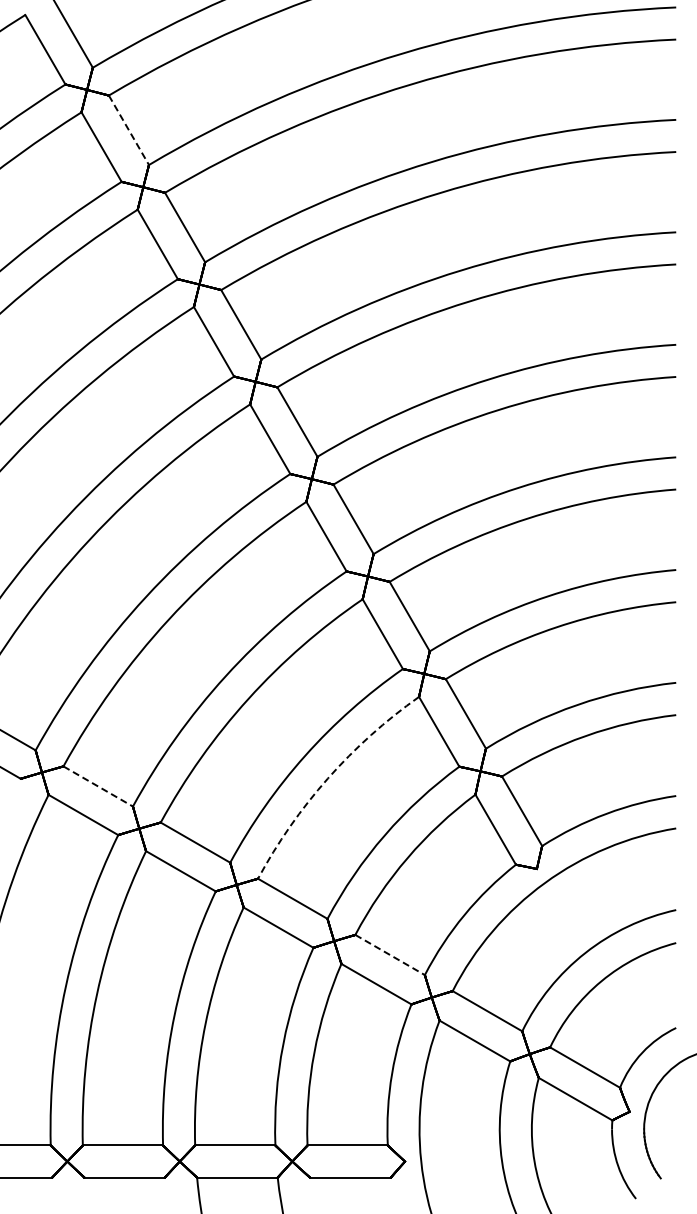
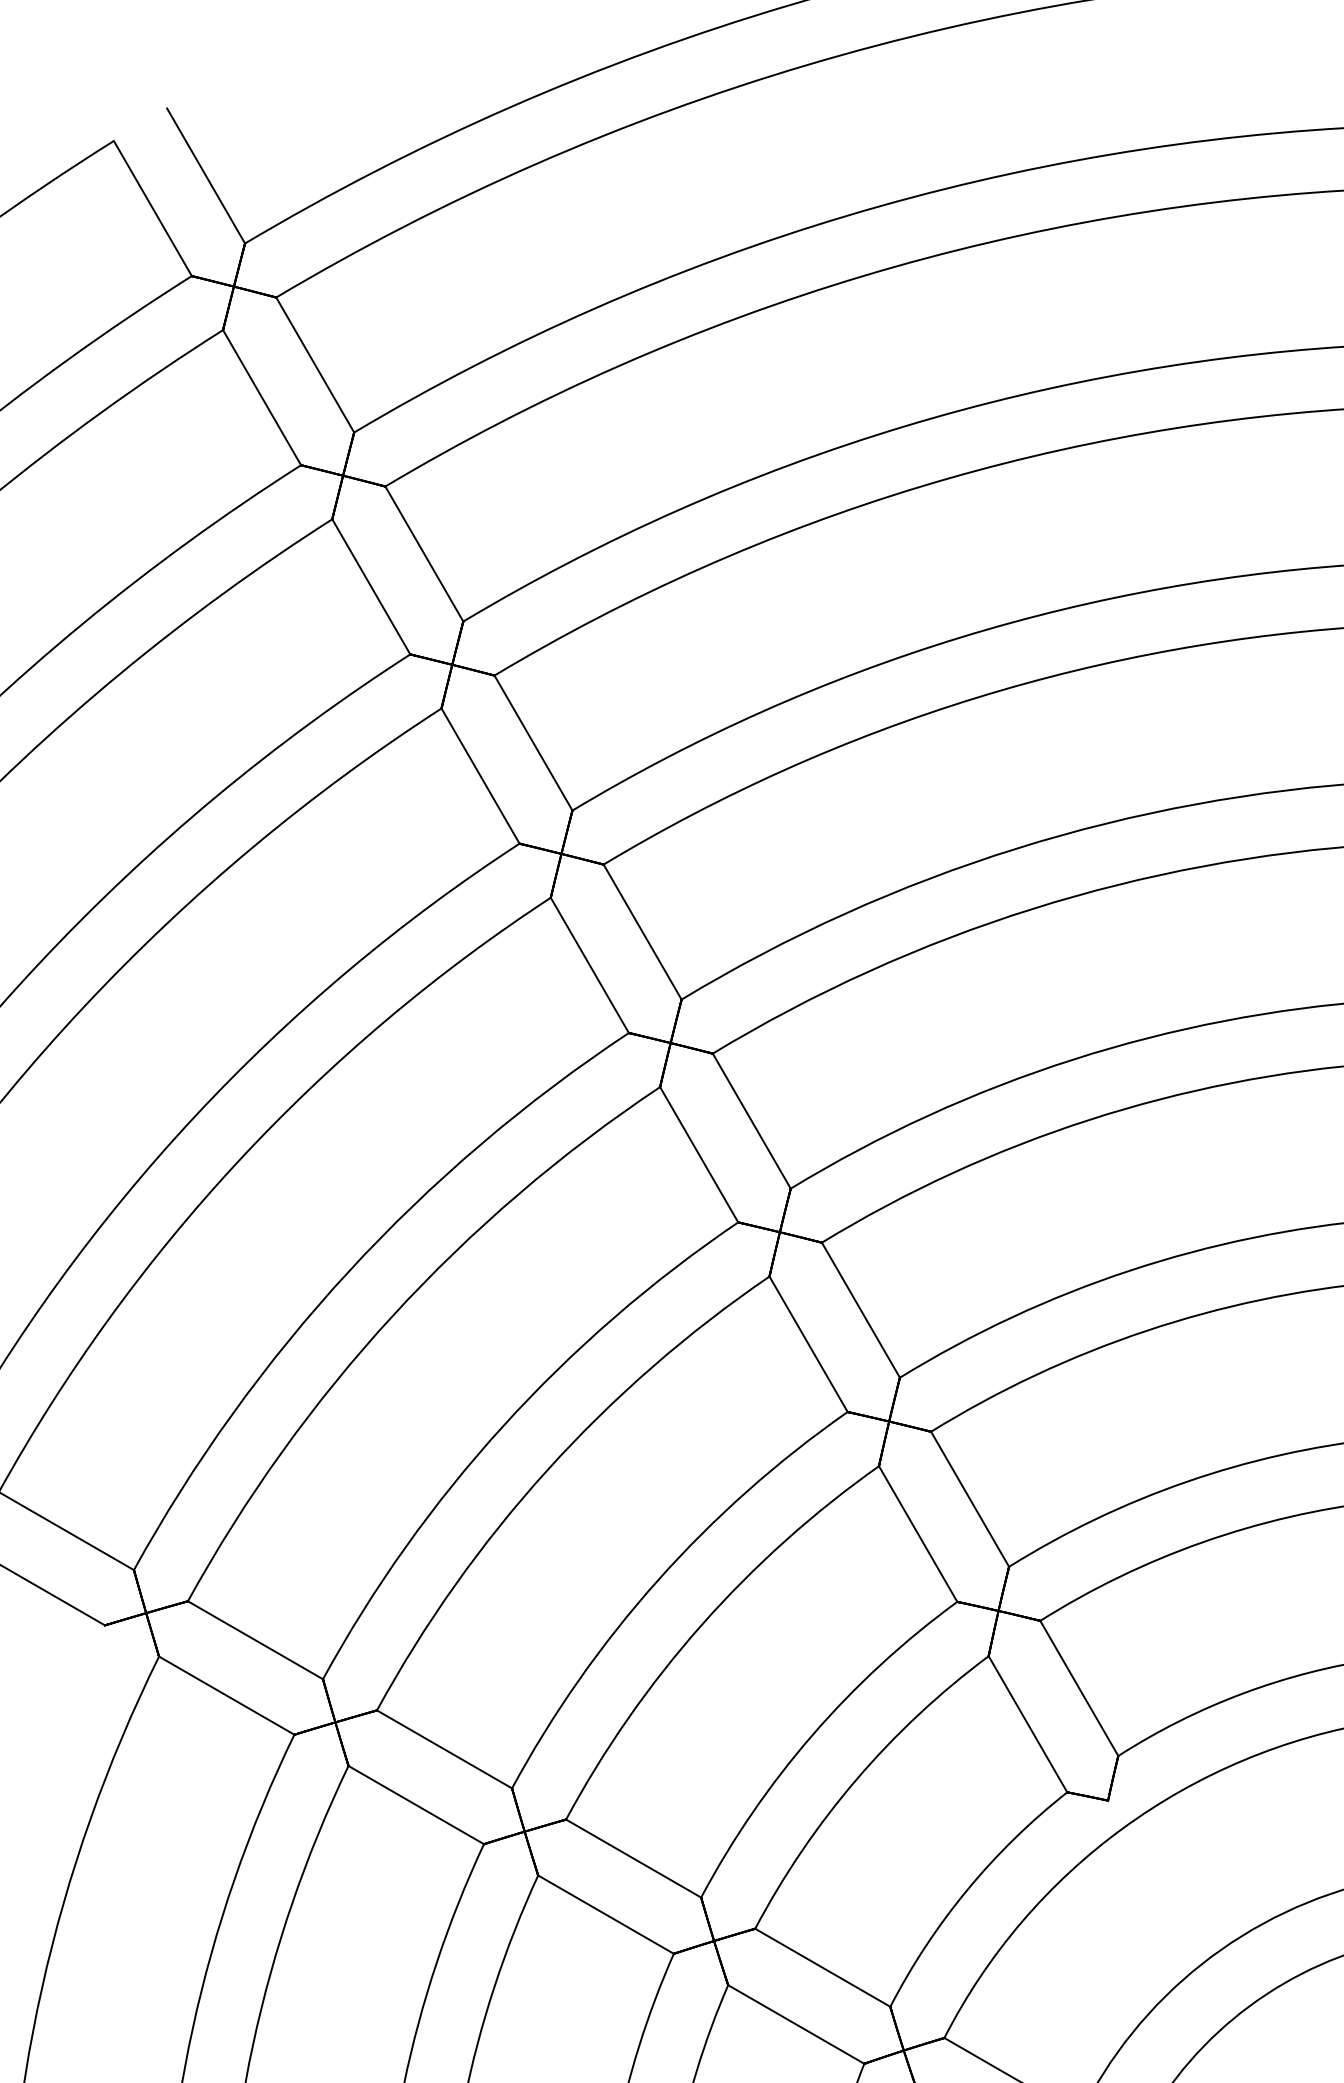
line: (129, 130) -> (316, 365), dashed -> solid
arc: (327, 778) -> (701, 1624), dashed -> solid
line: (98, 786) -> (256, 1640), dashed -> solid
line: (390, 955) -> (823, 1968), dashed -> solid

